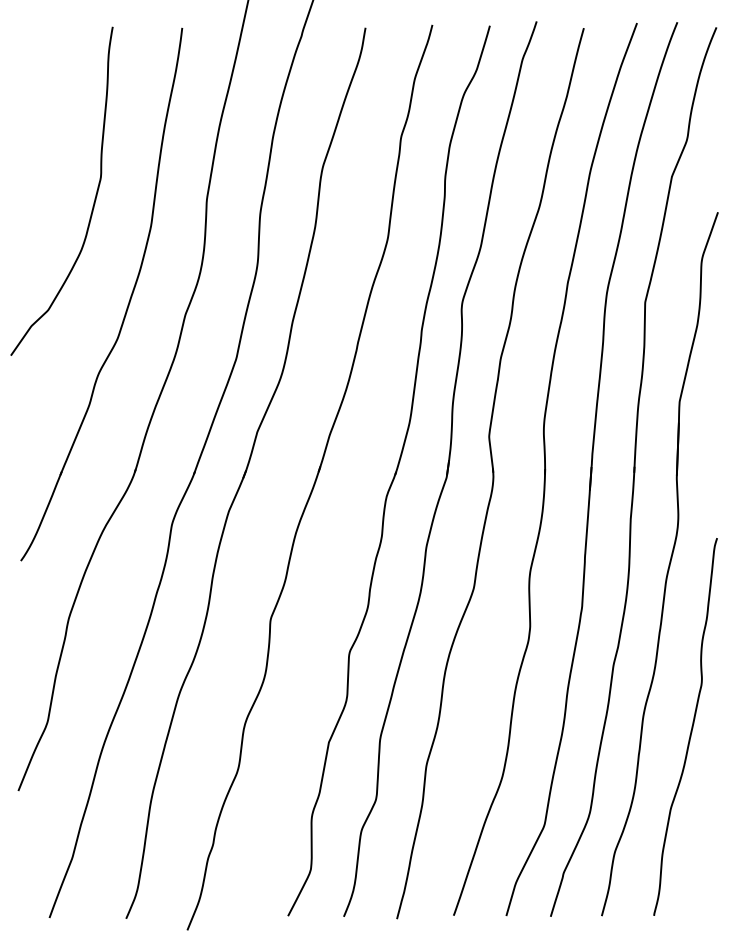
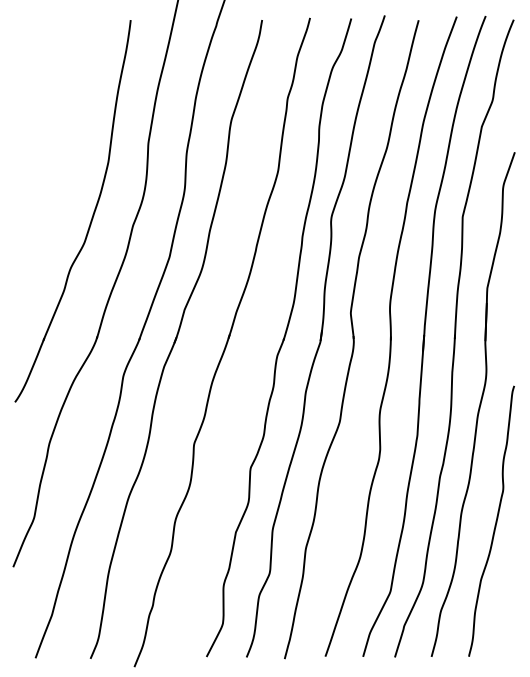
curve: (94, 198) -> (67, 142), removed

